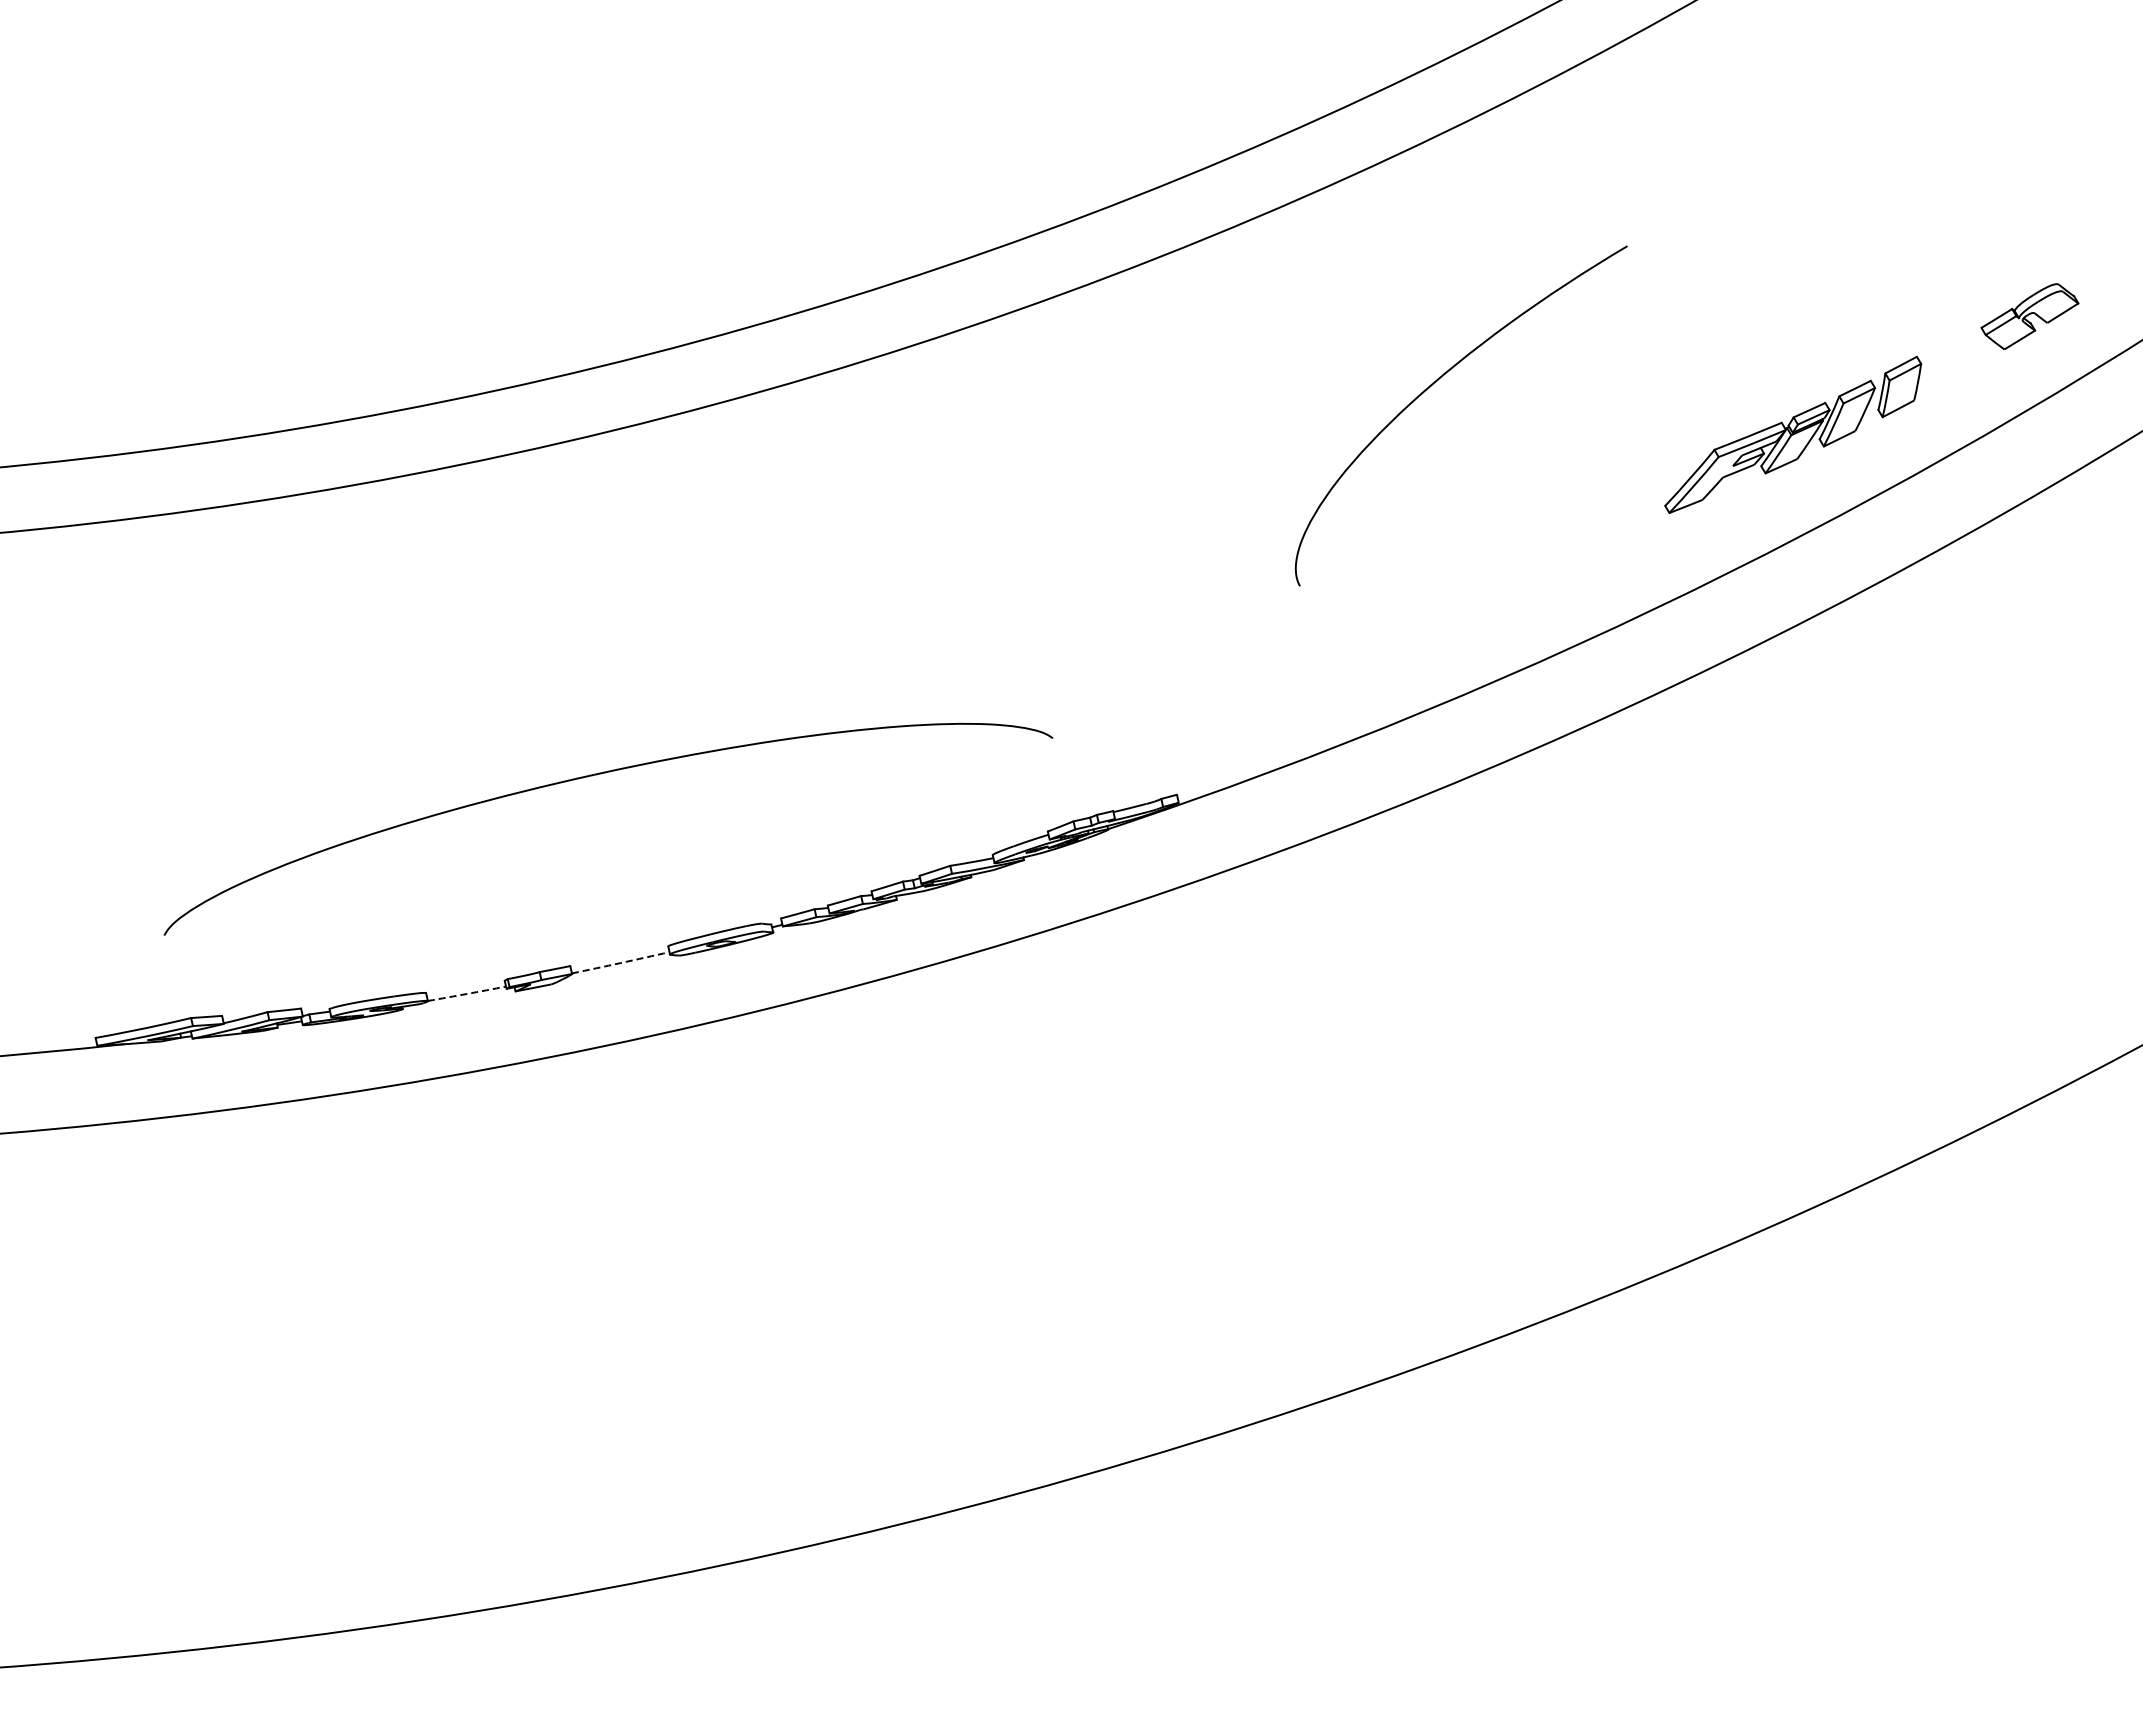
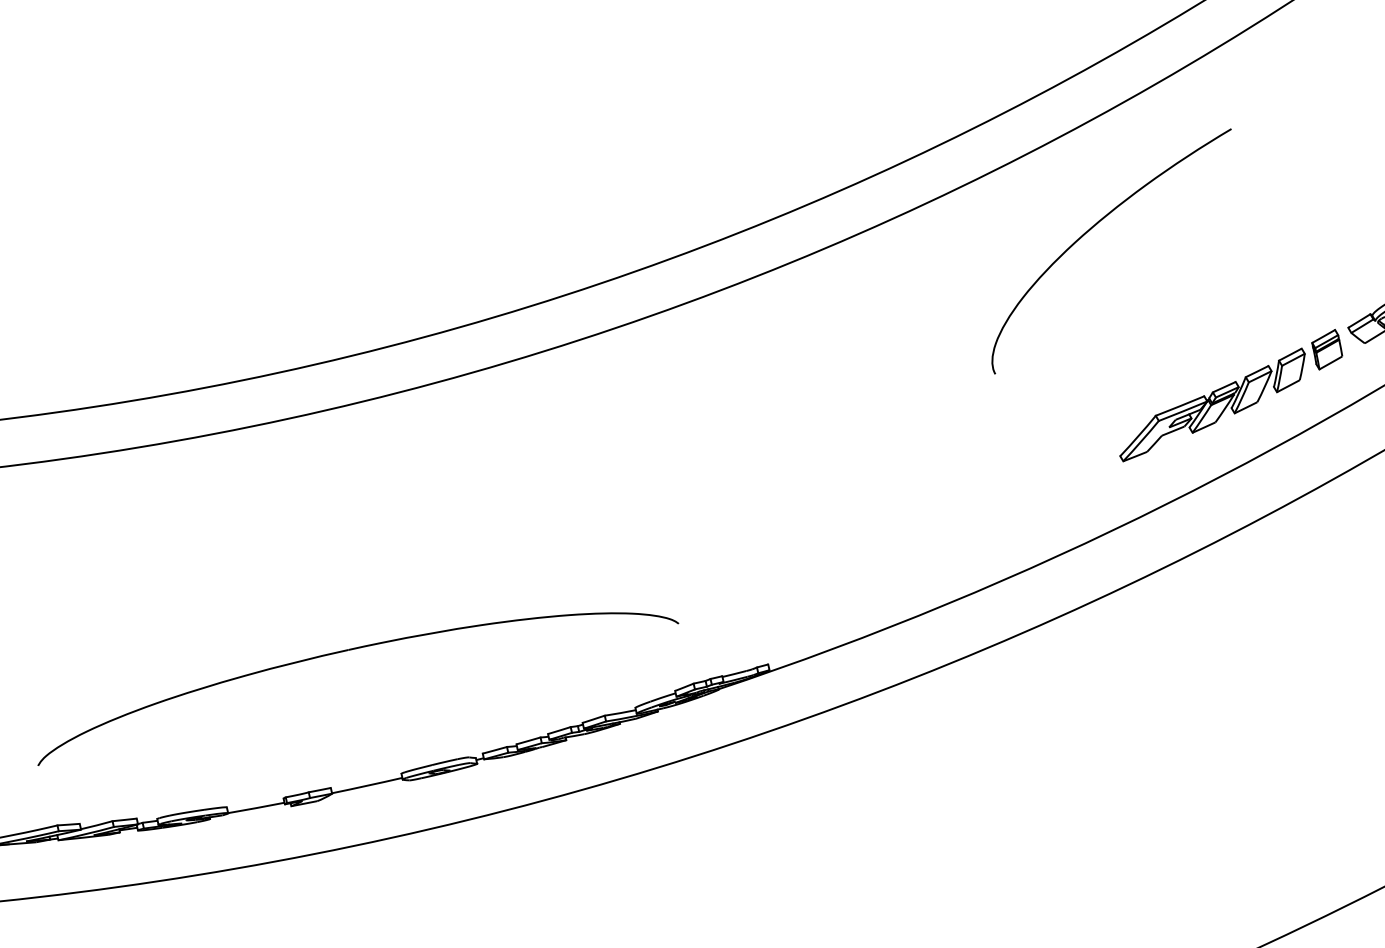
part: (1951, 357) -> (1326, 349), added
curve: (1436, 382) -> (1093, 227), moved
arc: (620, 963) -> (367, 786), dashed -> solid
arc: (467, 993) -> (256, 807), dashed -> solid

